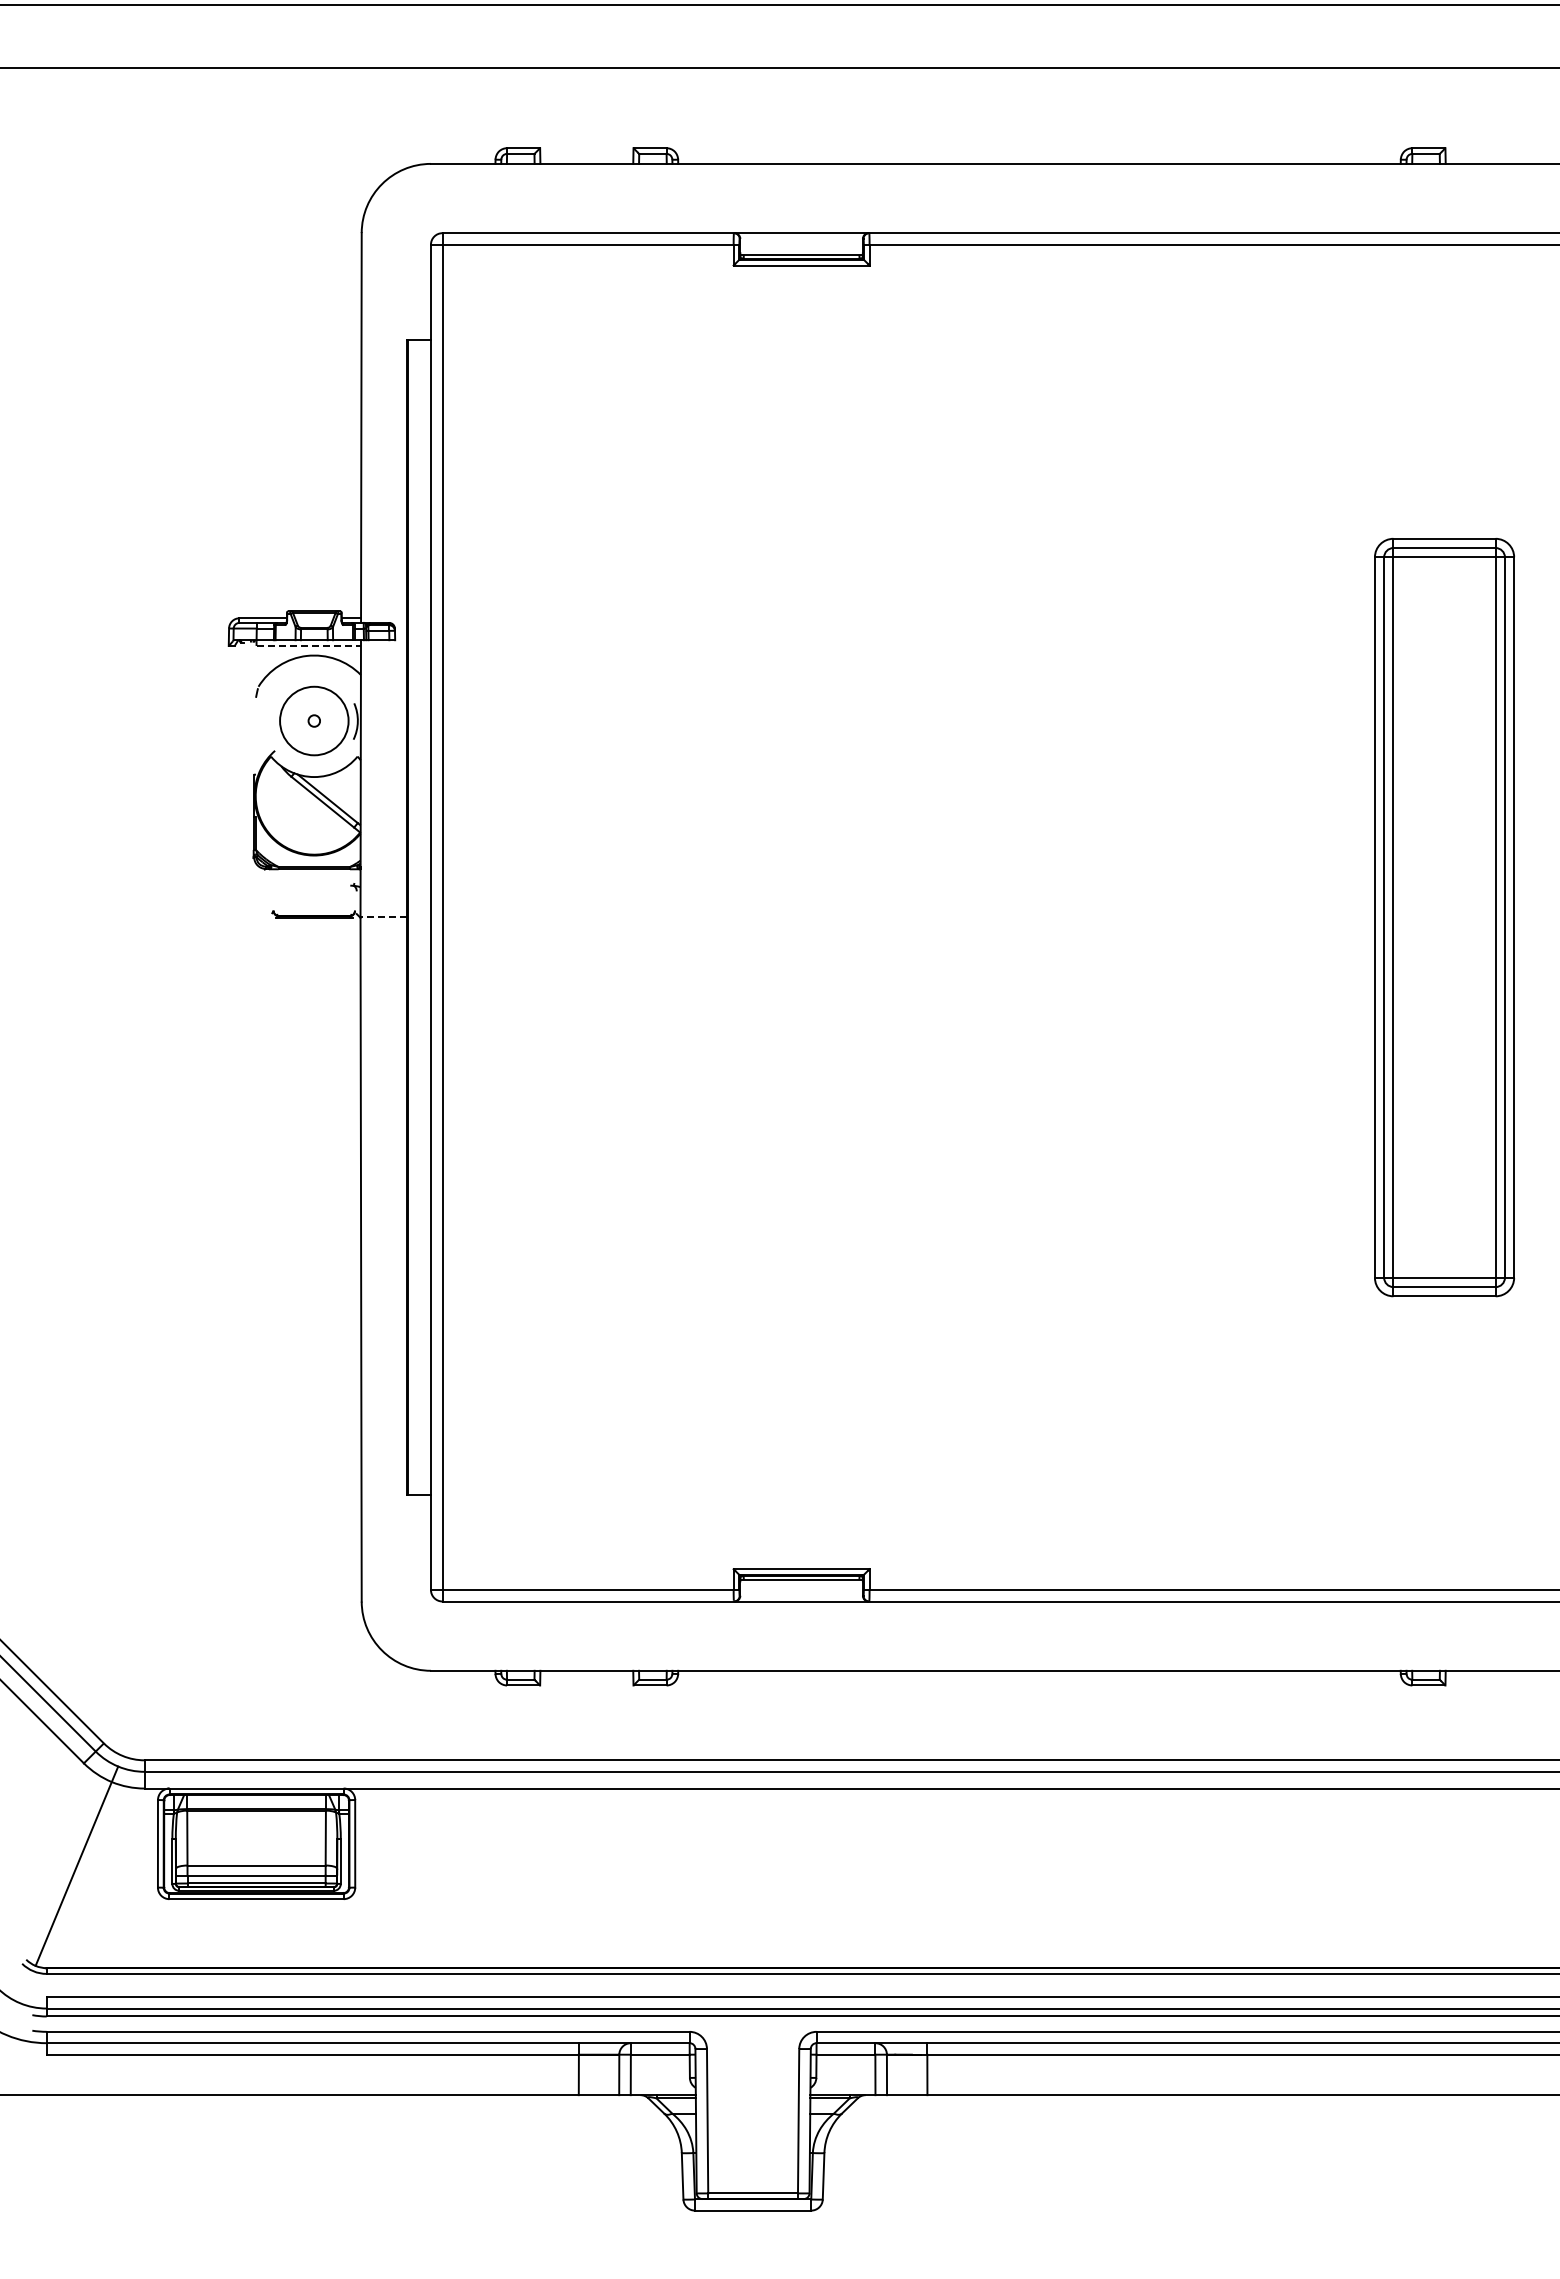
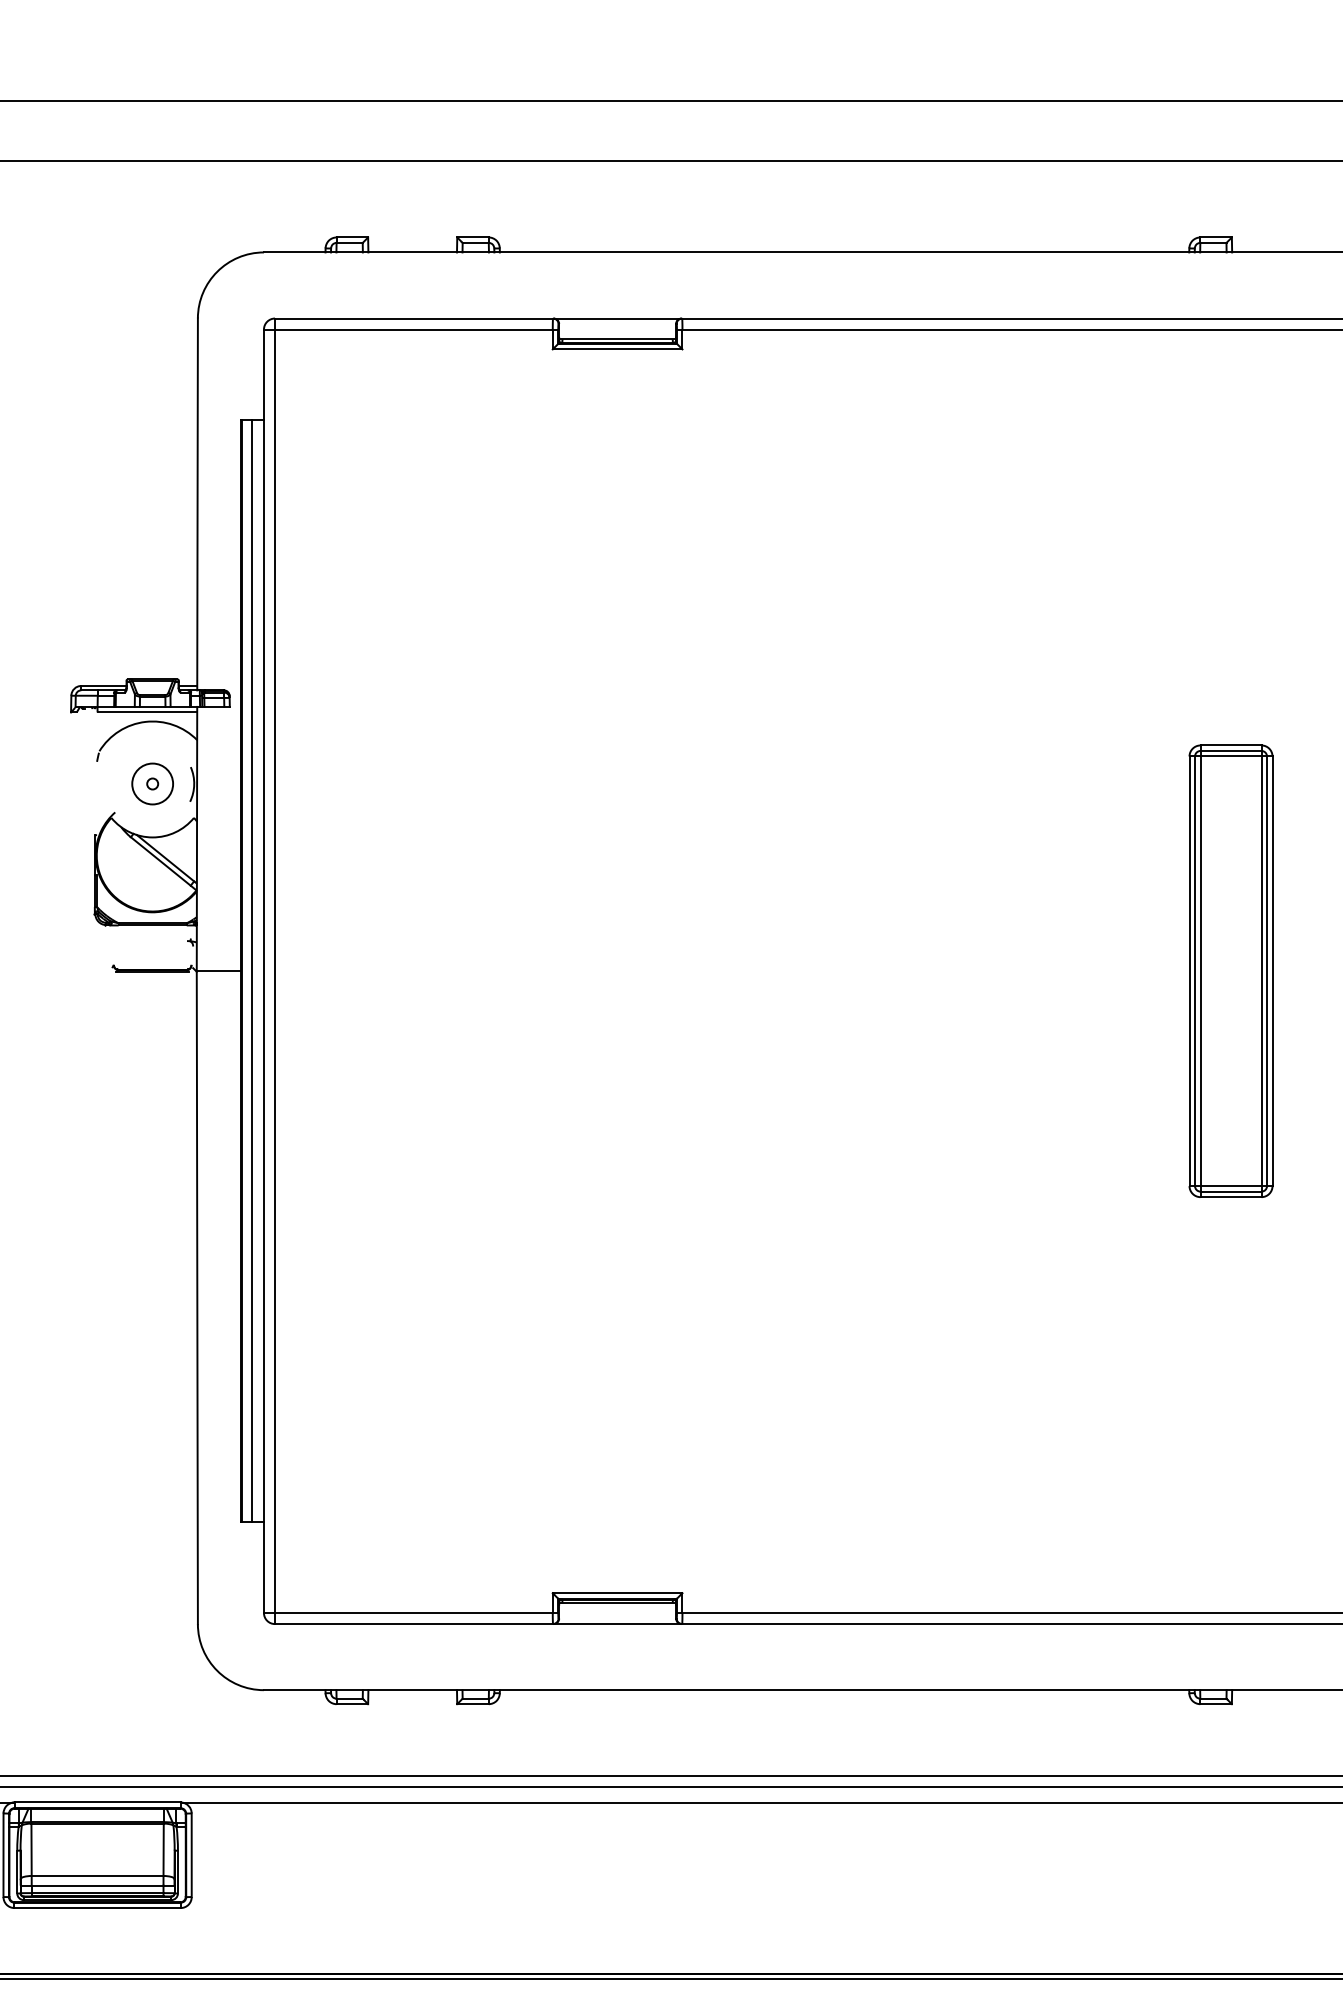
line: (309, 646) -> (148, 712), dashed -> solid
circle: (313, 720) -> (151, 783), size x0.62
part: (1444, 916) -> (1230, 970), size x0.62
line: (383, 917) -> (218, 971), dashed -> solid
line: (418, 917) -> (252, 971), added

